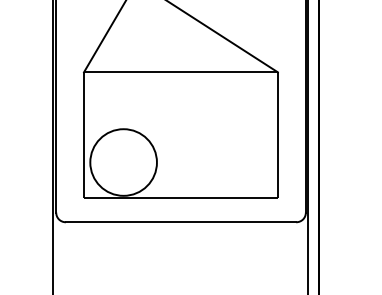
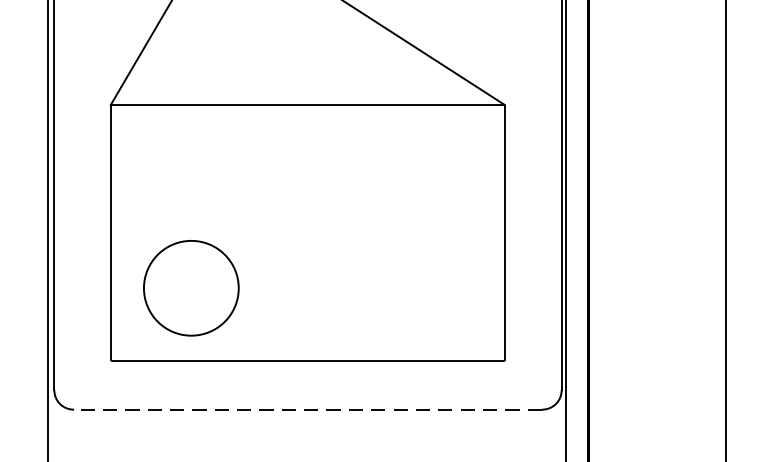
circle: (123, 162) -> (191, 288), size x0.7
line: (180, 222) -> (306, 410), solid -> dashed

